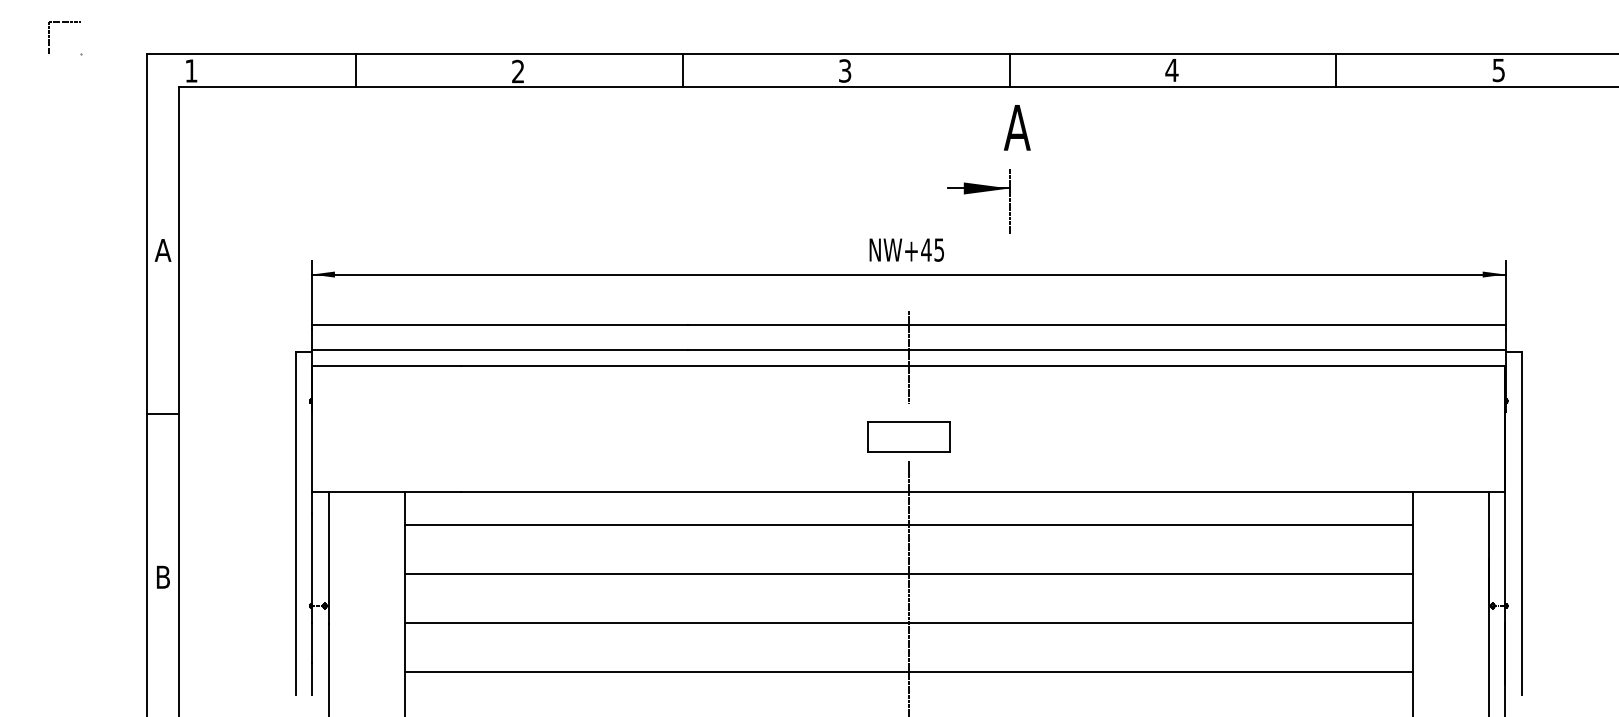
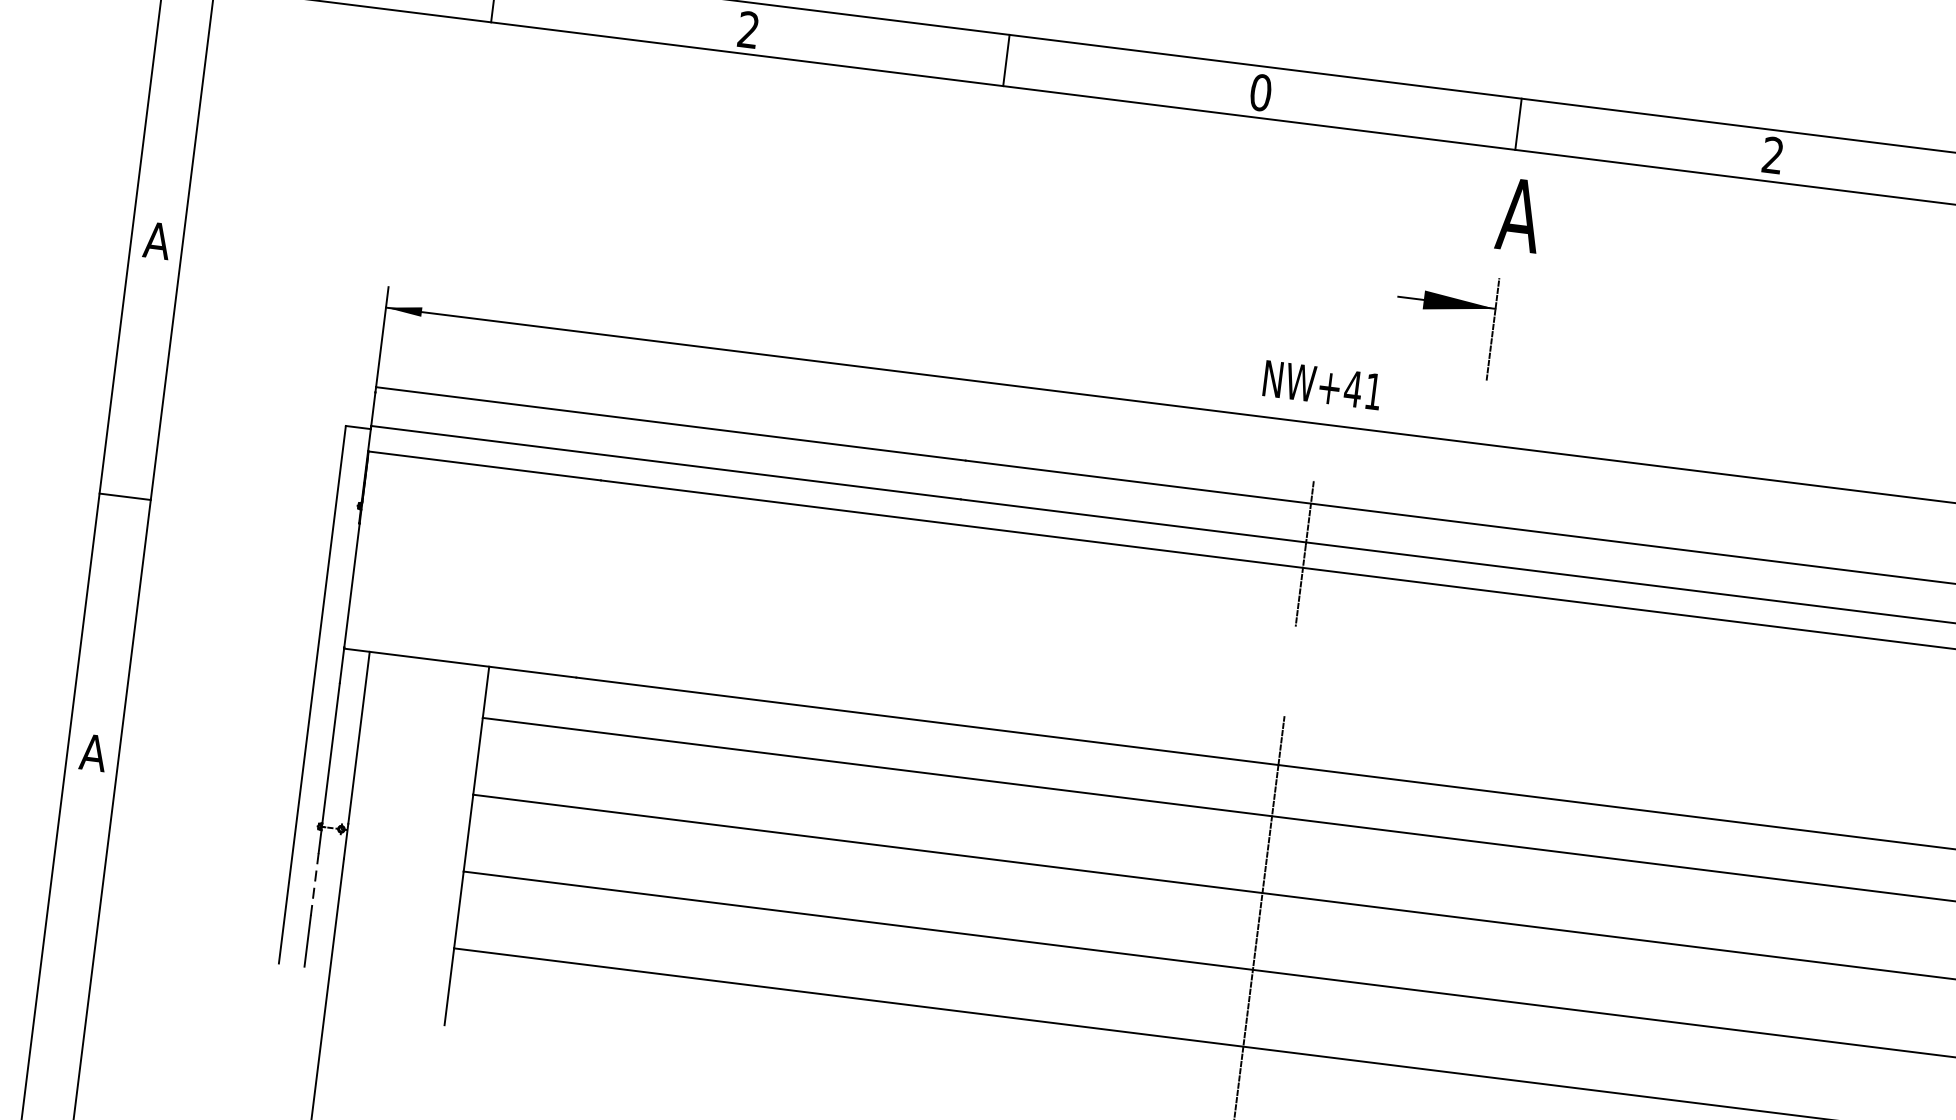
text: (1171, 69) -> (1772, 154), 4 -> 2
text: (844, 70) -> (1259, 91), 3 -> 0
text: (938, 249) -> (1372, 390), NW+45 -> NW+41
part: (908, 436) -> (1288, 677), removed
text: (162, 576) -> (92, 751), B -> A
line: (312, 642) -> (314, 884), solid -> dashed

